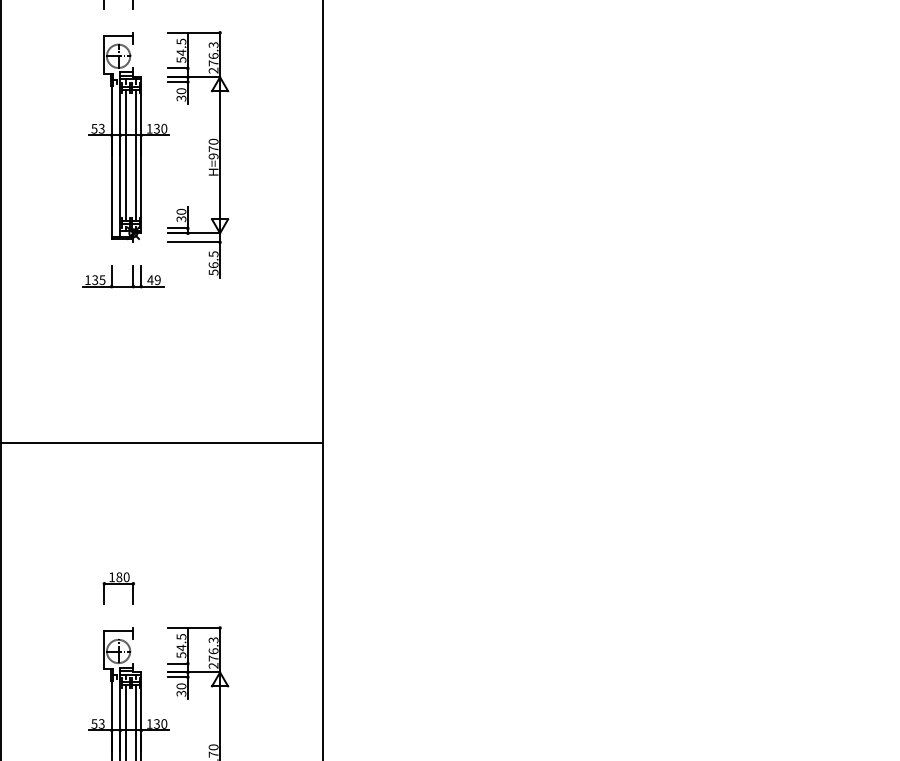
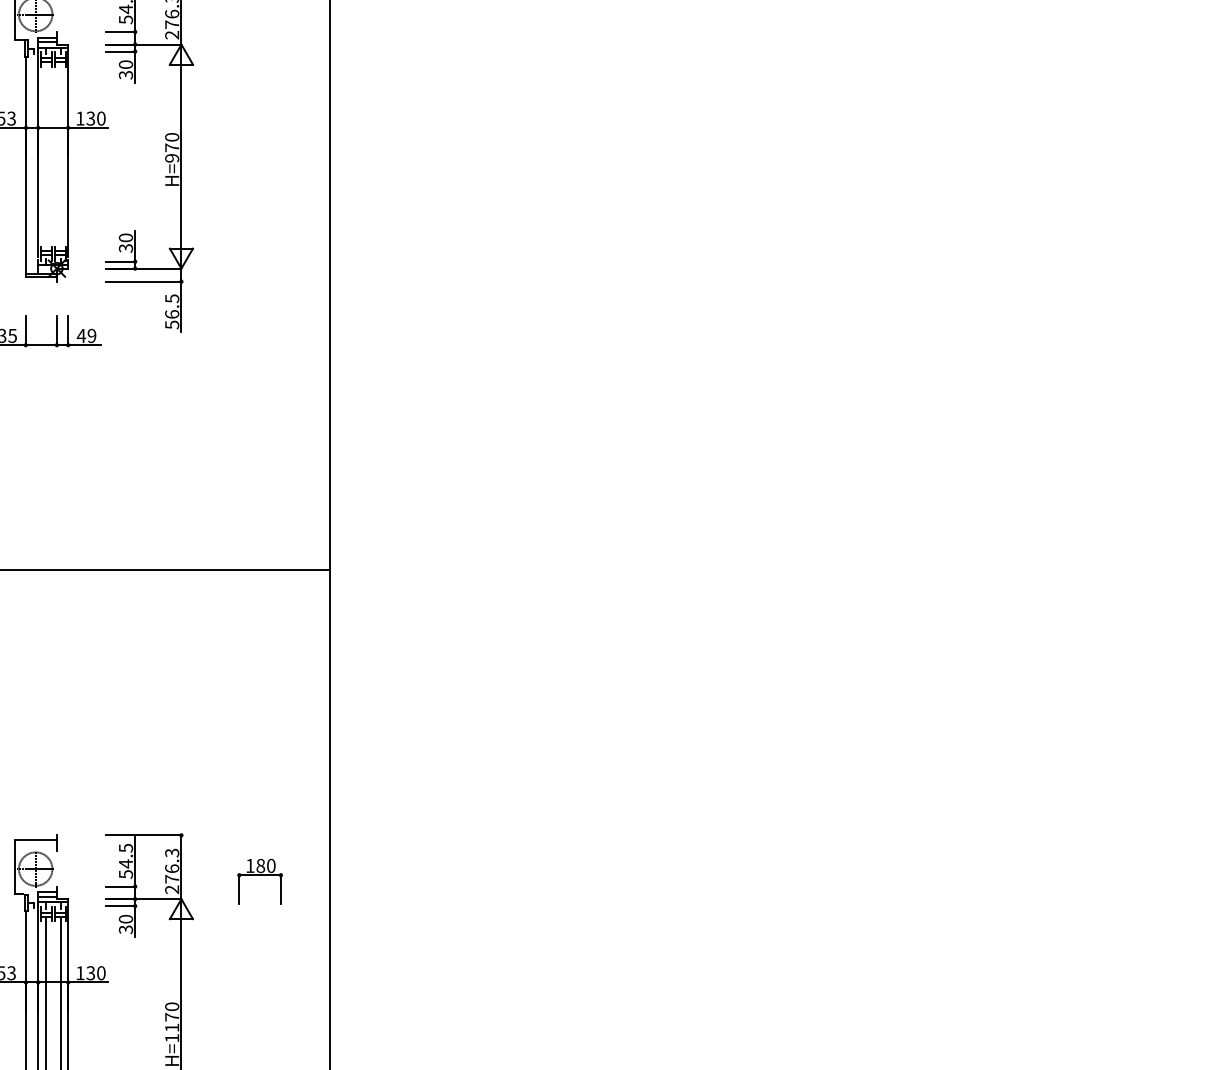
line: (126, 155) -> (47, 156), removed
line: (136, 155) -> (61, 156), removed
part: (118, 588) -> (259, 882), moved

